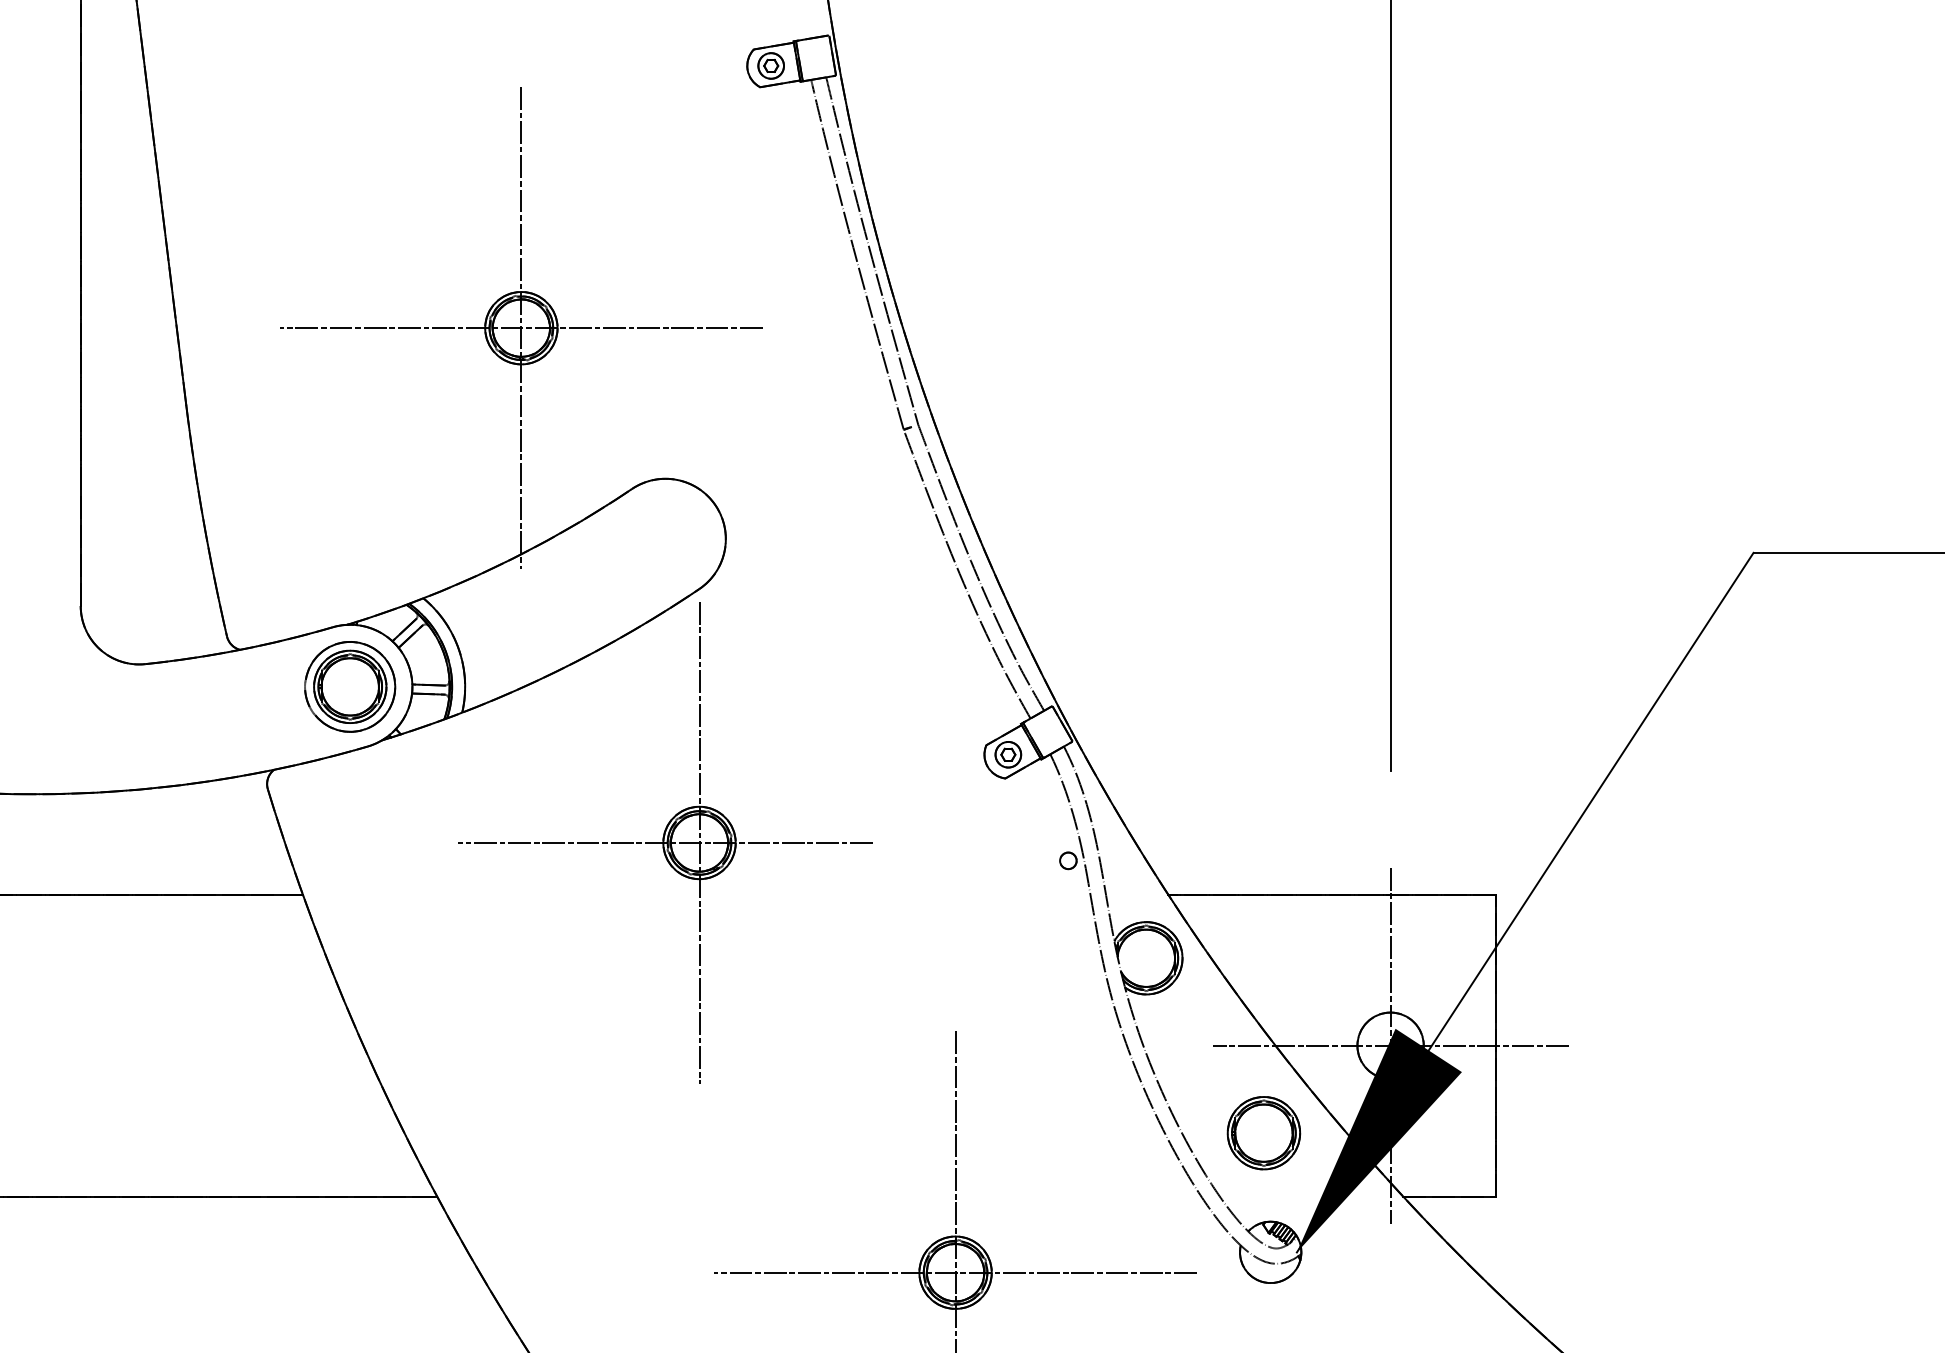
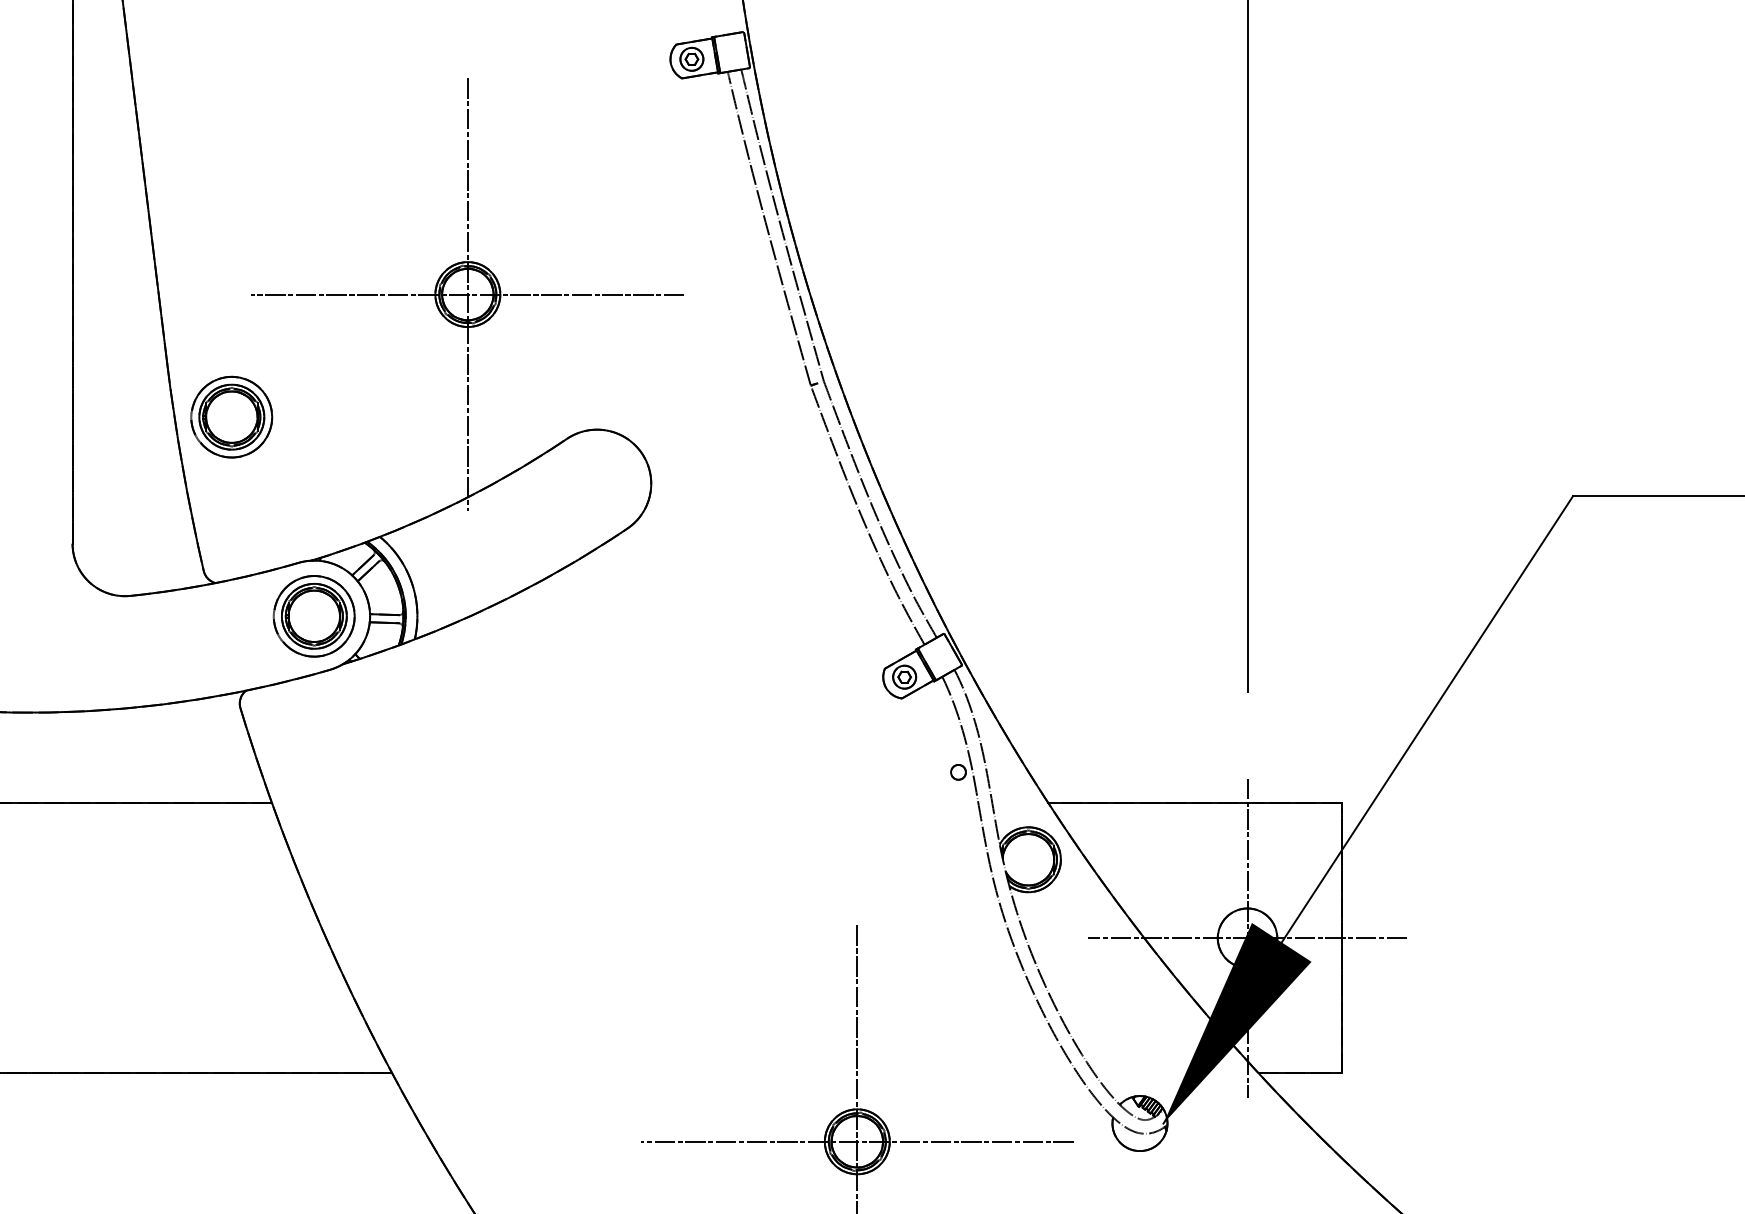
part: (258, 464) -> (232, 416), added
part: (665, 842) -> (597, 755), removed
part: (1263, 1133) -> (1133, 1016), removed

